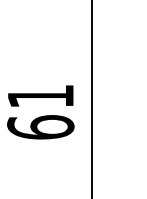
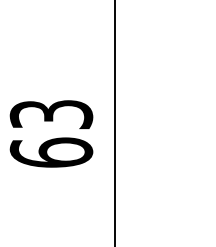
text: (40, 96) -> (51, 114), 61 -> 63

